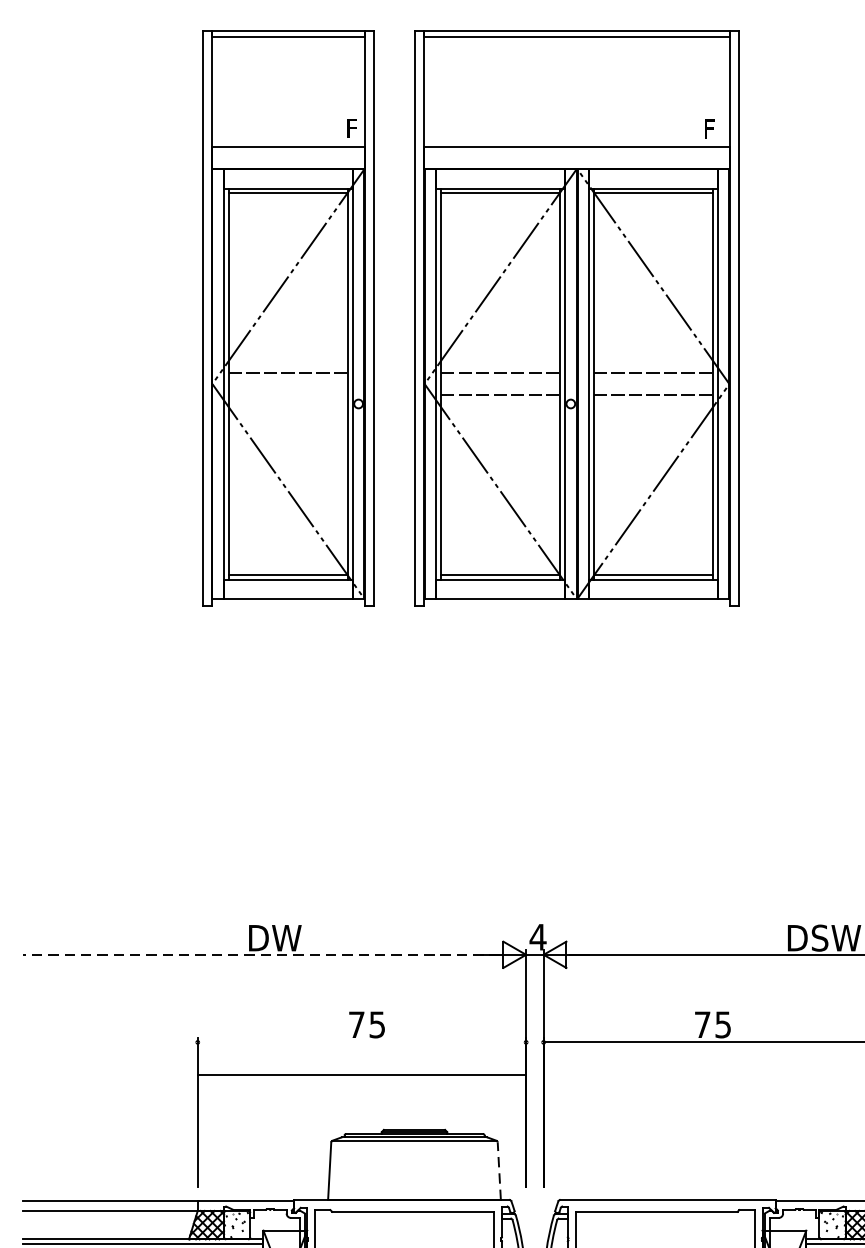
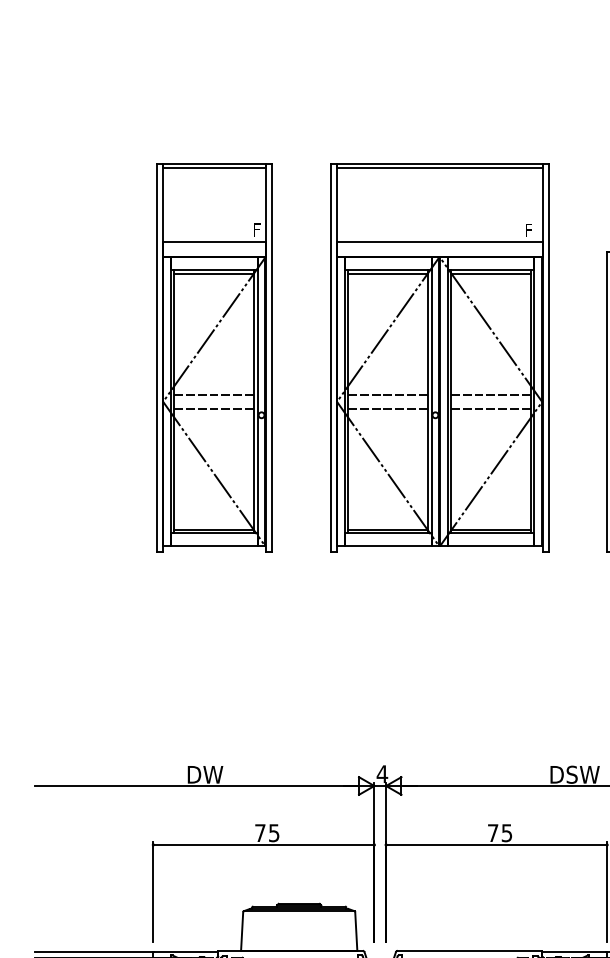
part: (576, 318) -> (439, 357), moved
line: (288, 395) -> (214, 409), added
line: (261, 955) -> (196, 786), dashed -> solid
line: (361, 1074) -> (263, 844), moved
line: (499, 1170) -> (356, 931), dashed -> solid

